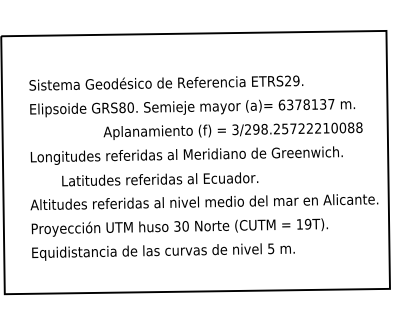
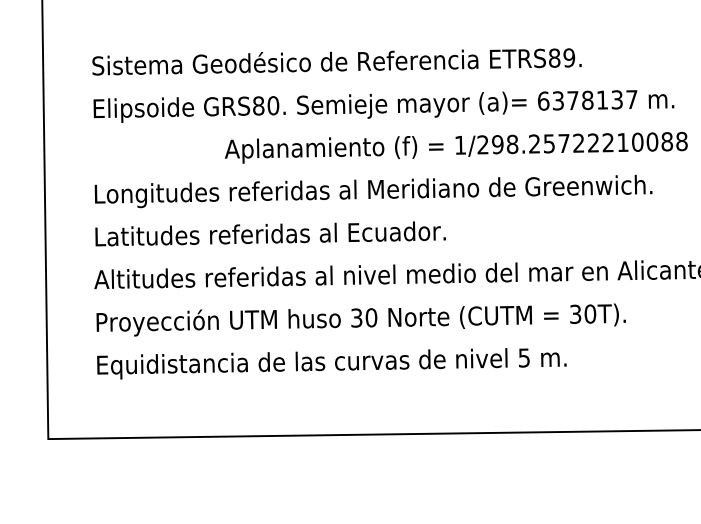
text: (288, 80) -> (555, 57), ETRS29. -> ETRS89.
text: (235, 129) -> (460, 144), 3/298.25722210088 -> 1/298.25722210088
text: (160, 179) -> (271, 234), moved
text: (303, 224) -> (582, 314), 19T). -> 30T).

